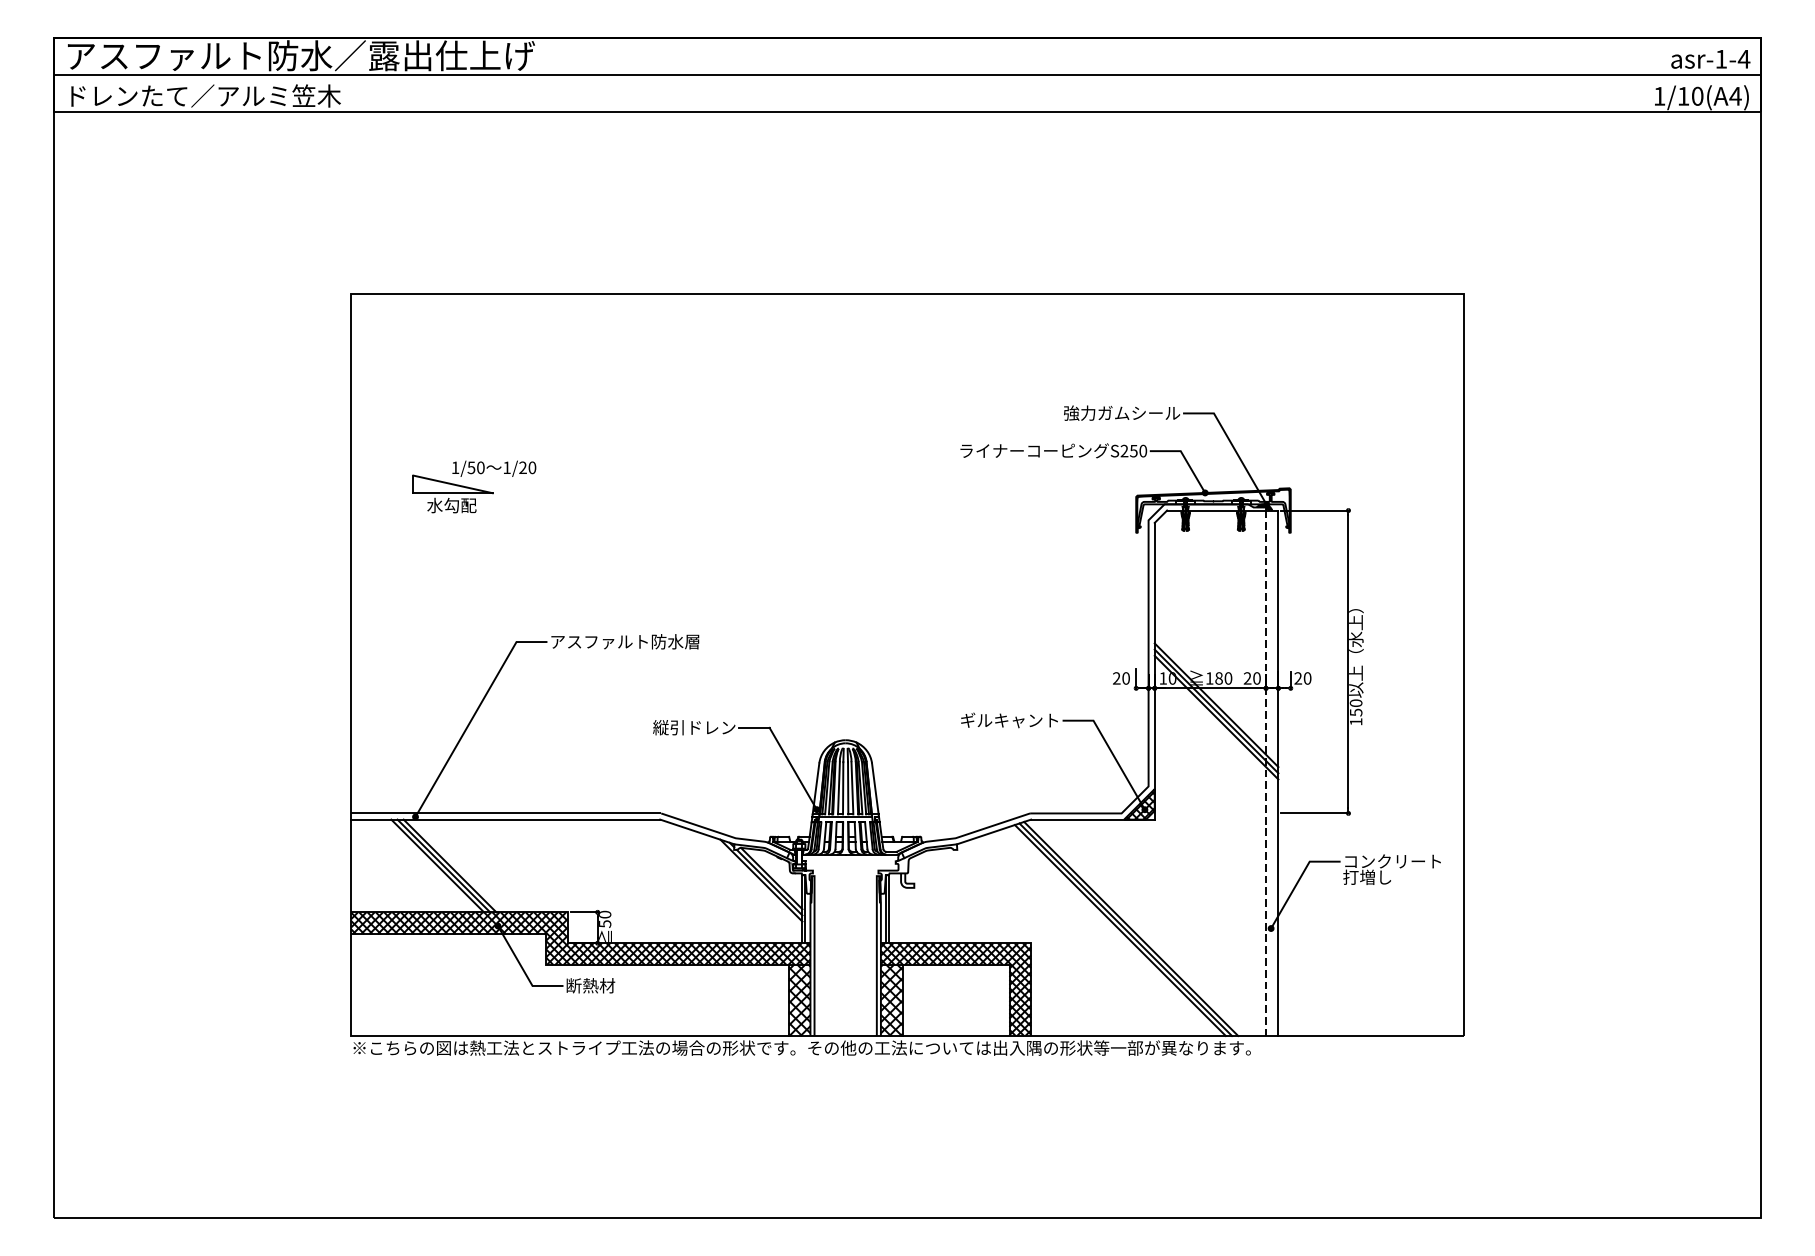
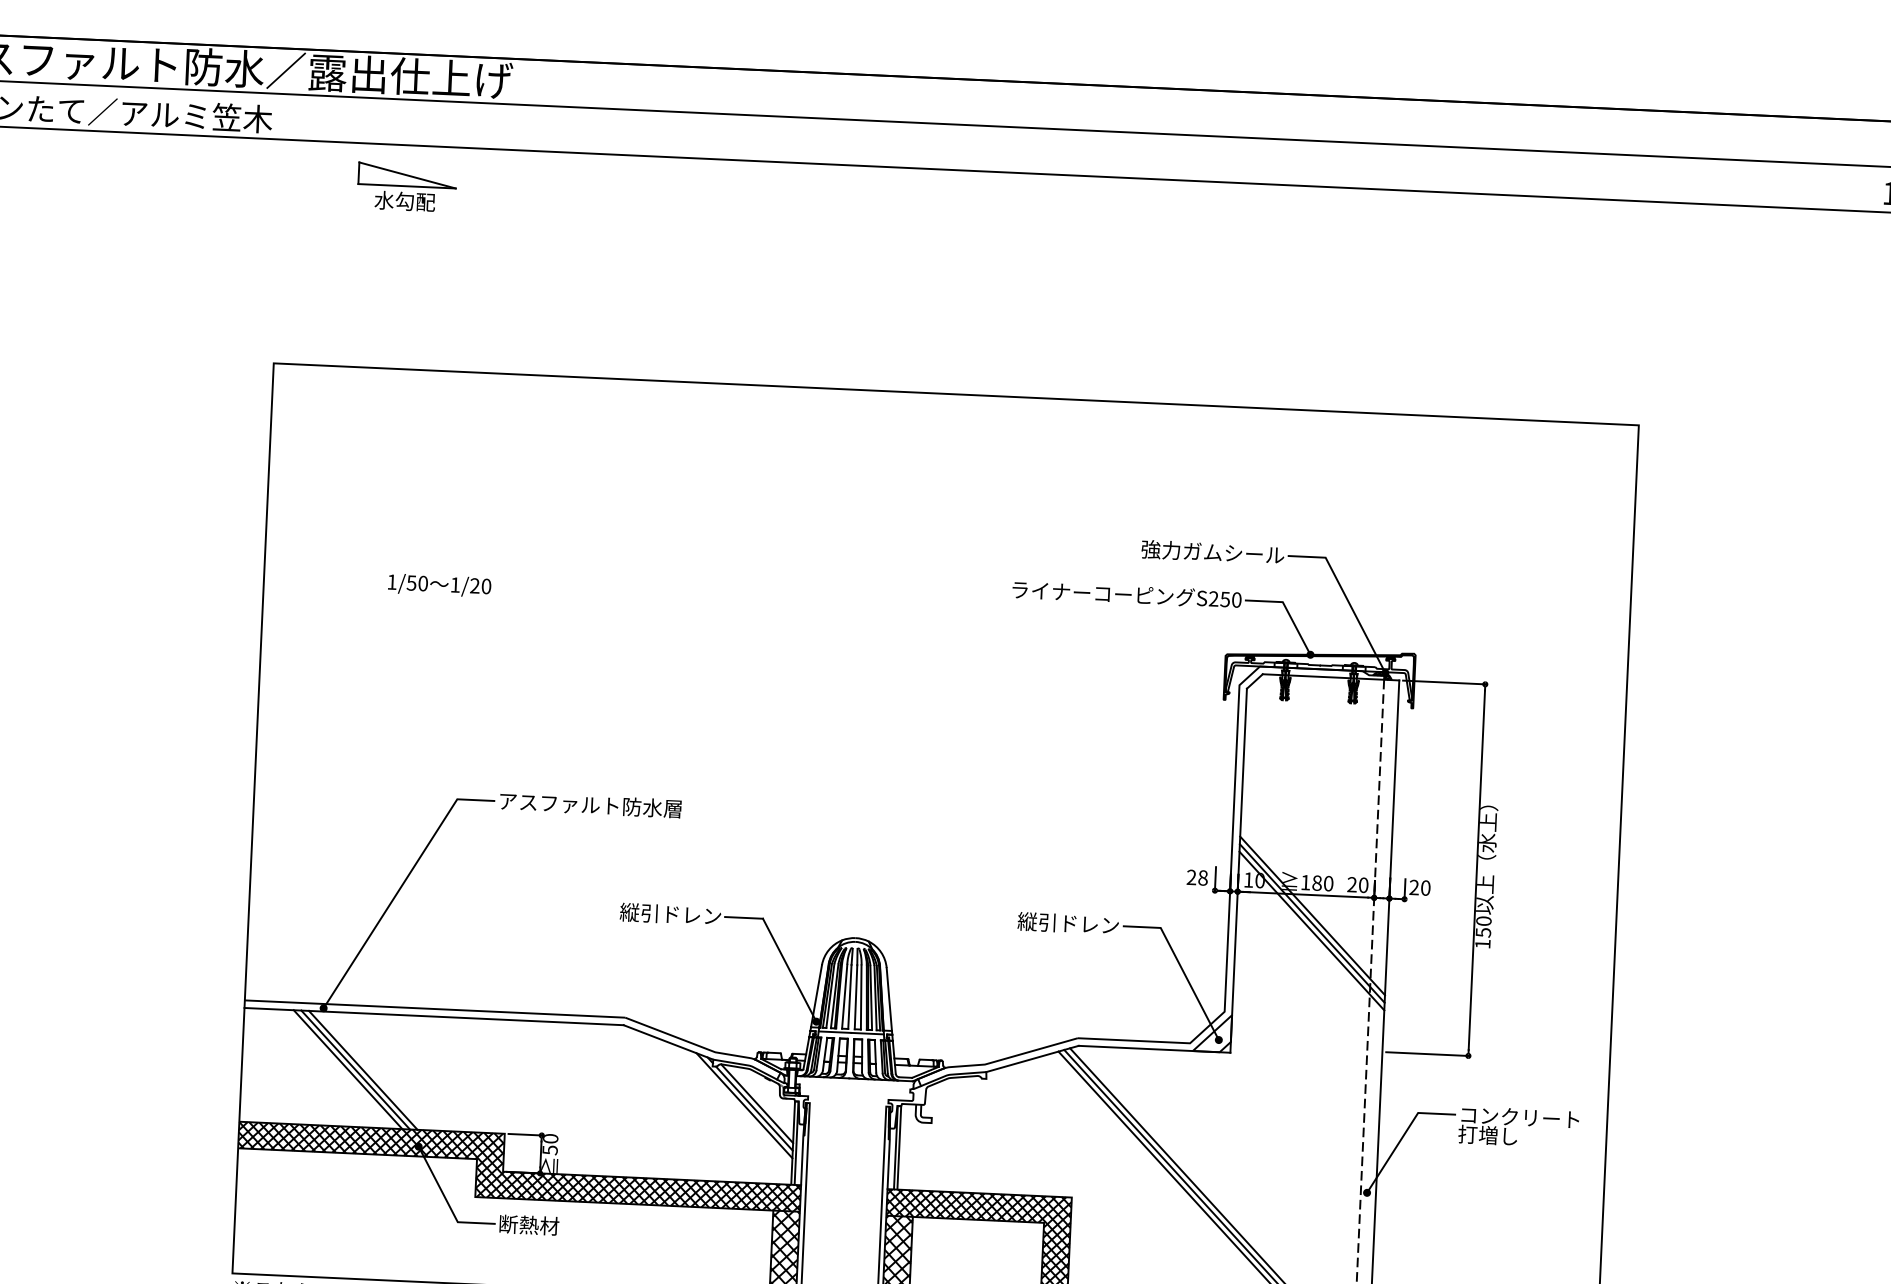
part: (452, 493) -> (406, 186), moved
text: (1125, 678) -> (1202, 877), 20 -> 28
text: (1010, 720) -> (1058, 923), ギルキャント -> 縦引ドレン
hatch: (1140, 805) -> (1213, 1034), removed

